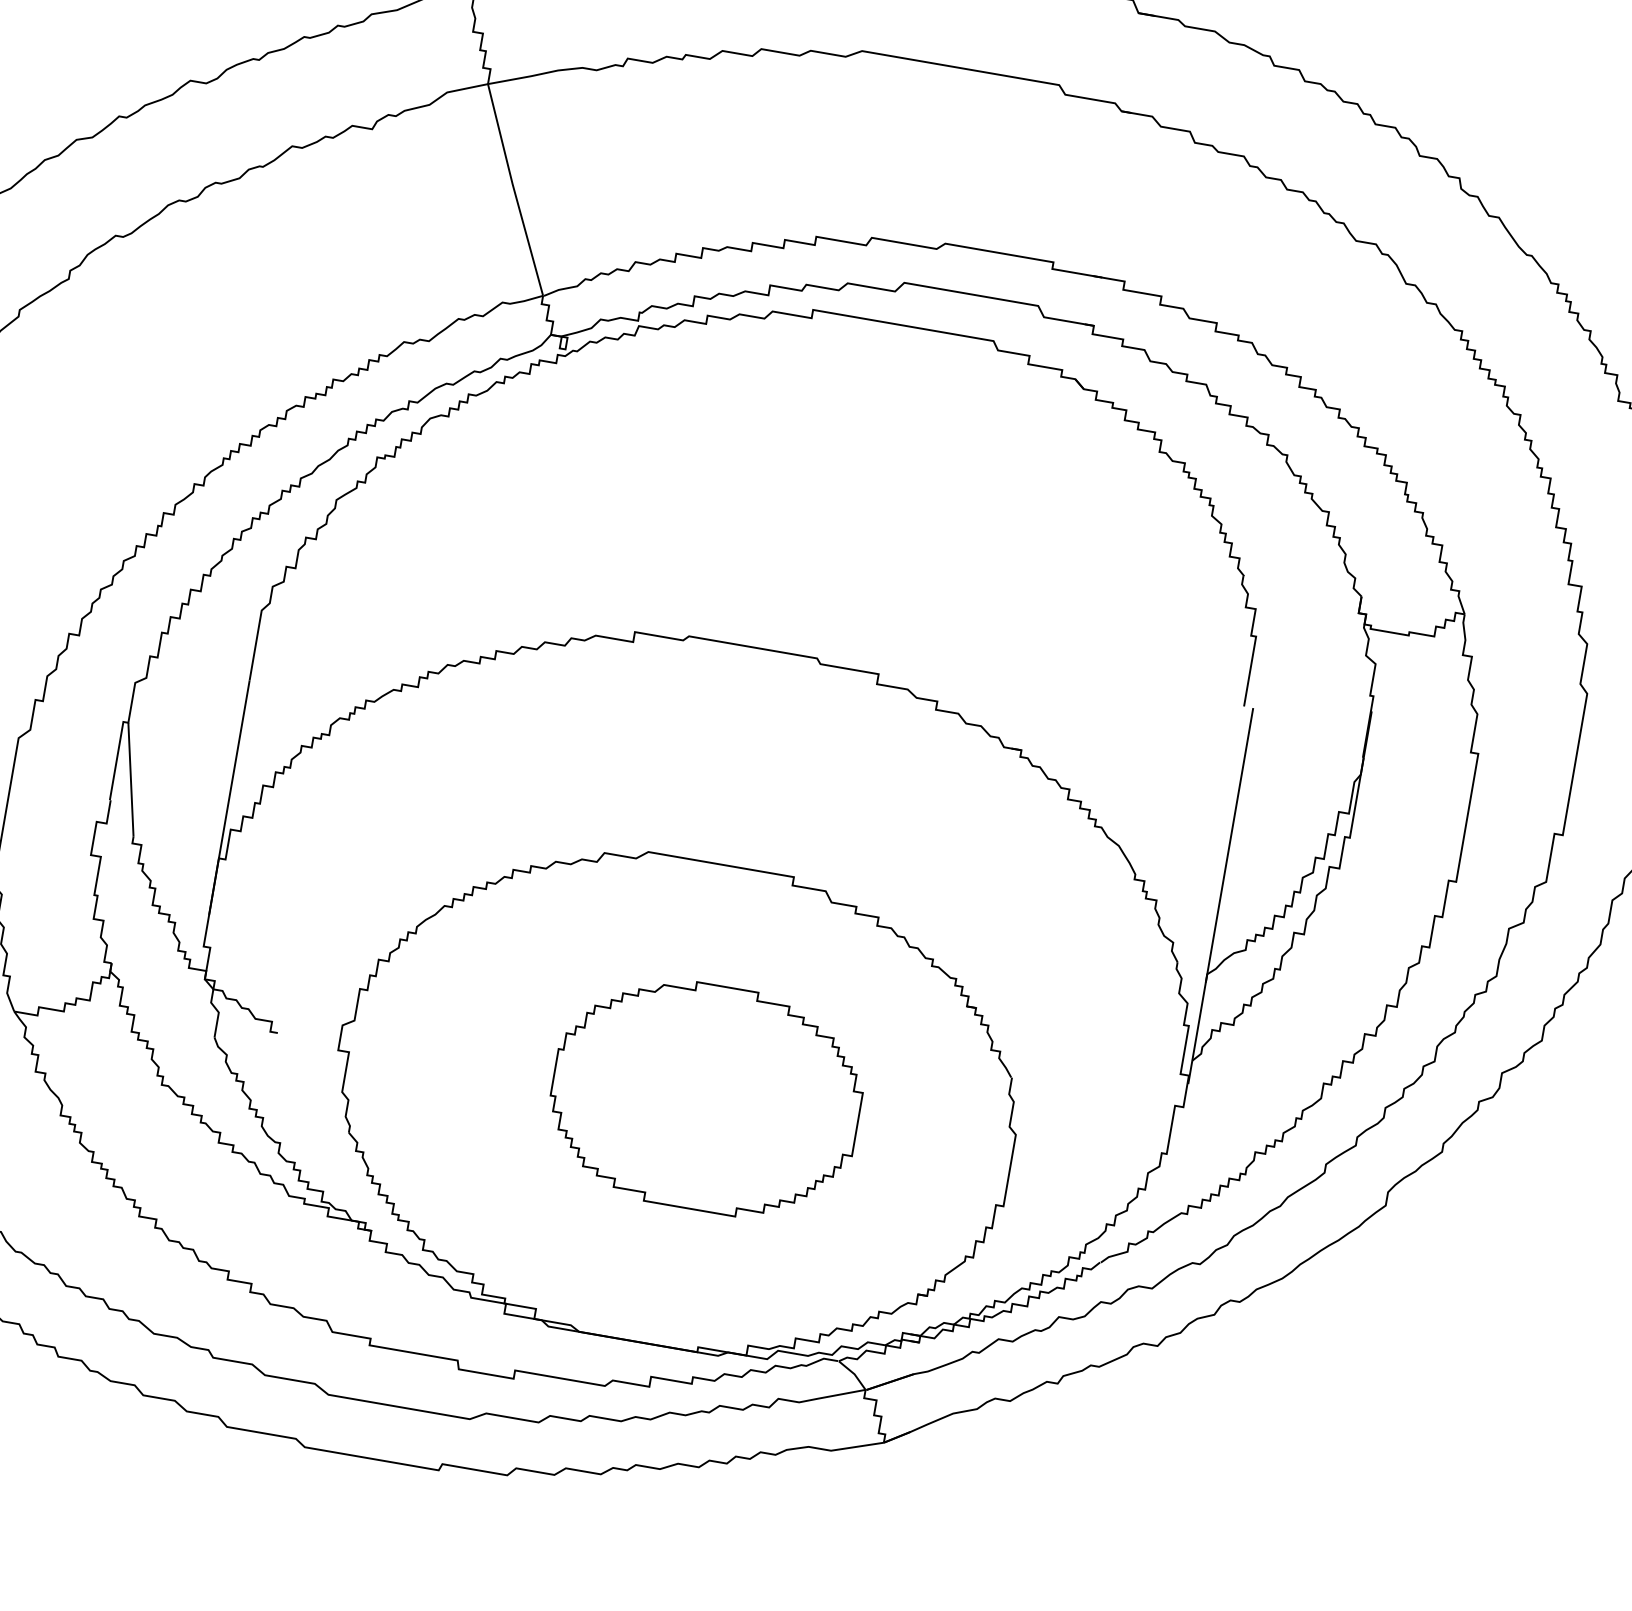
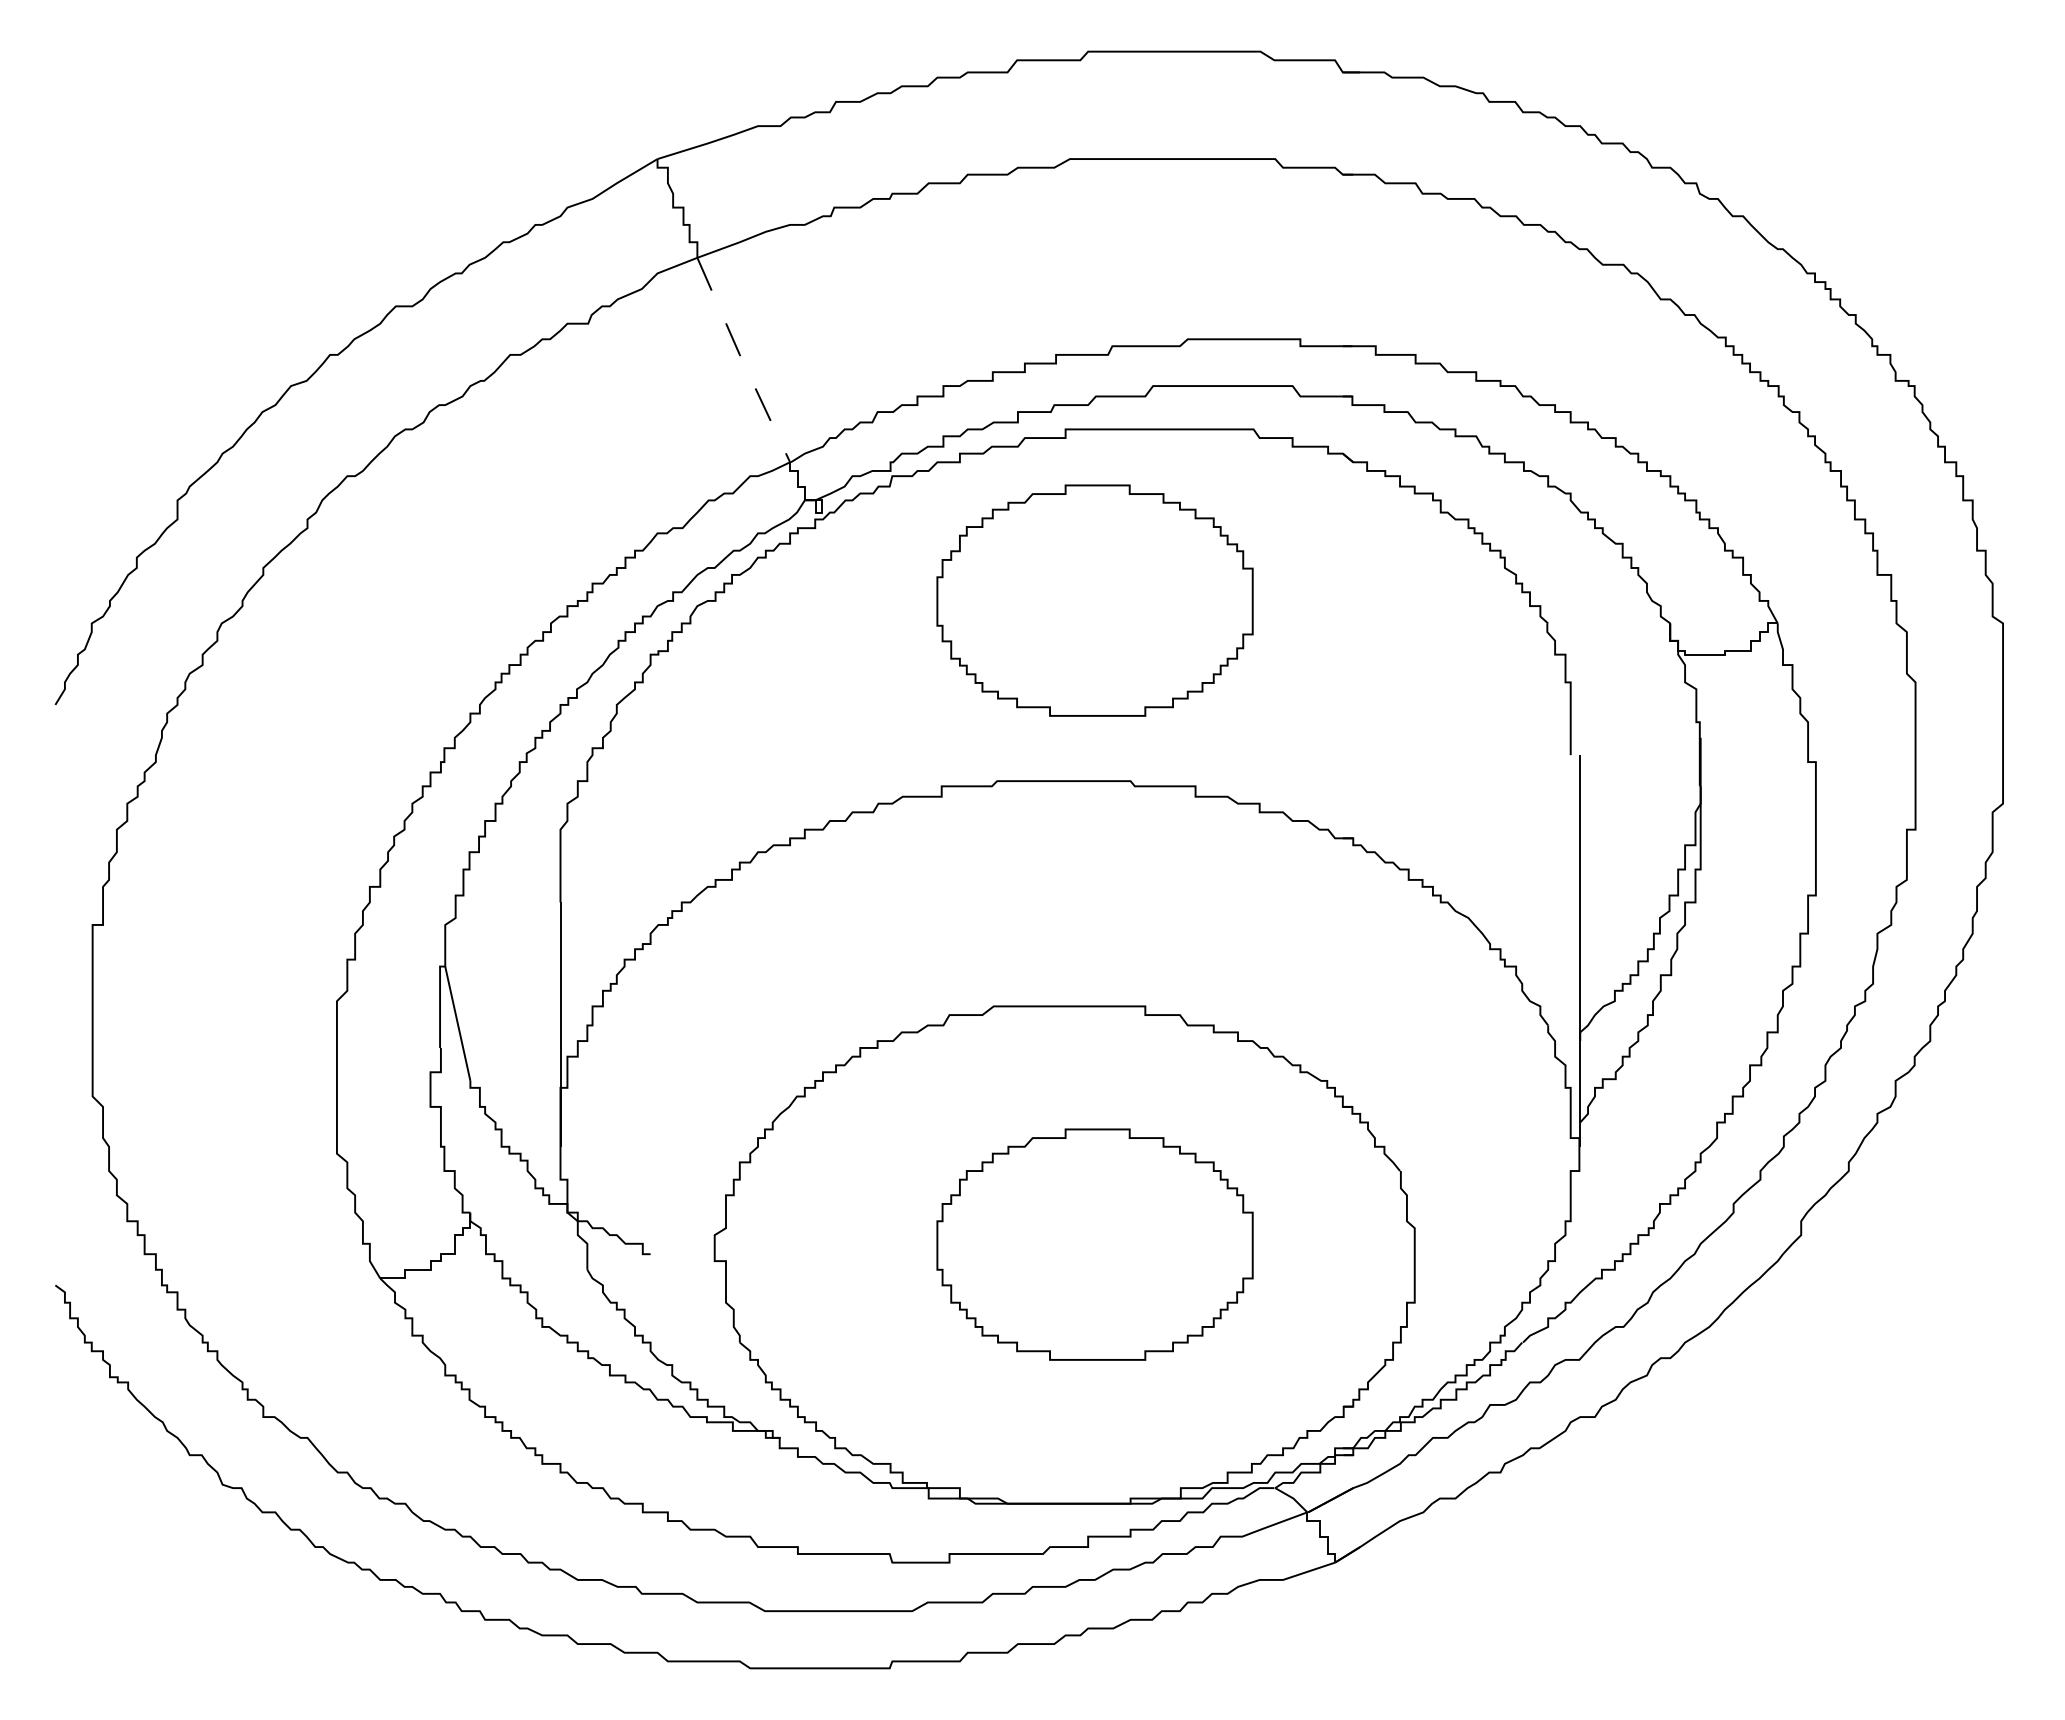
line: (514, 190) -> (742, 360), solid -> dashed
part: (812, 479) -> (1094, 600), added

